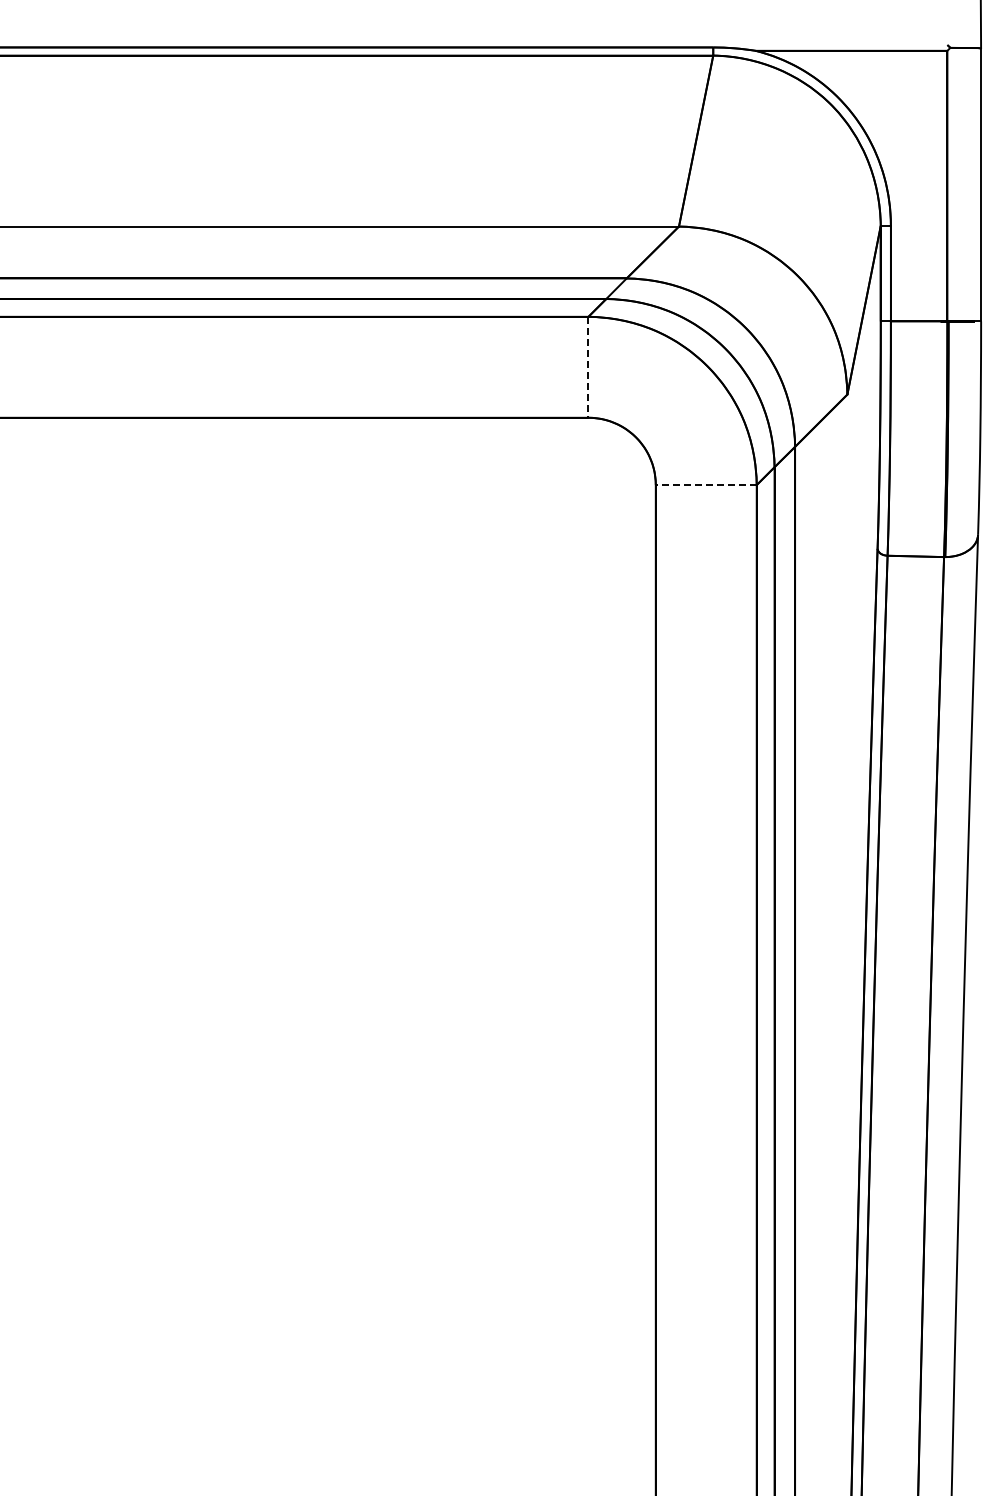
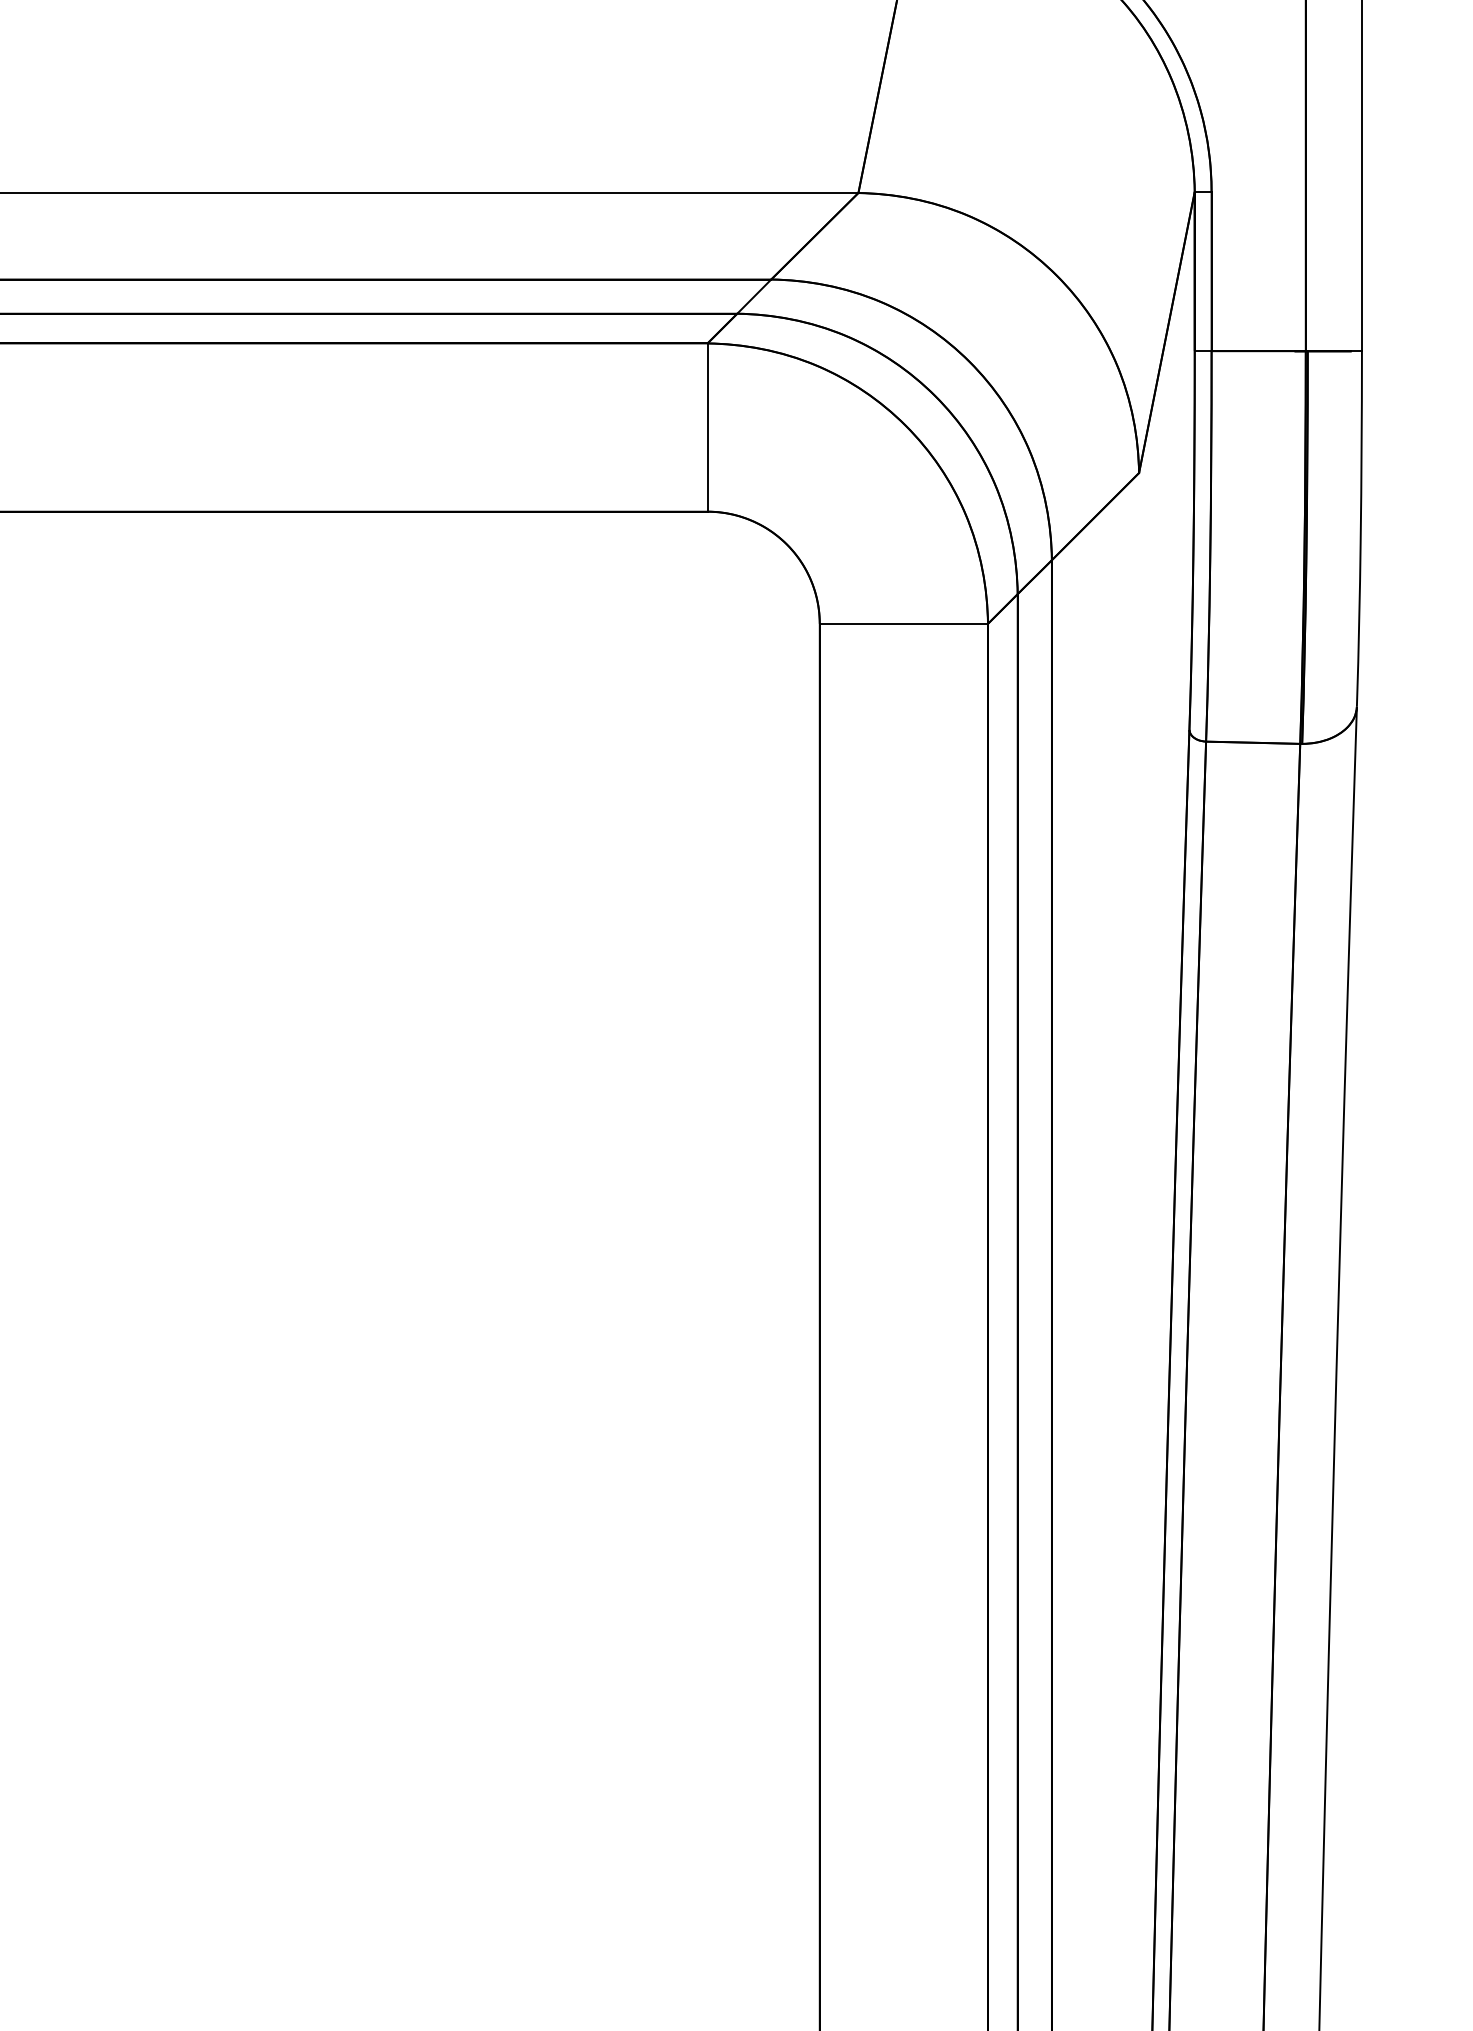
line: (588, 367) -> (707, 427), dashed -> solid
line: (705, 485) -> (902, 624), dashed -> solid

